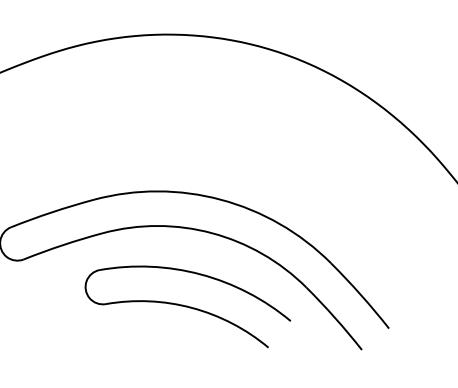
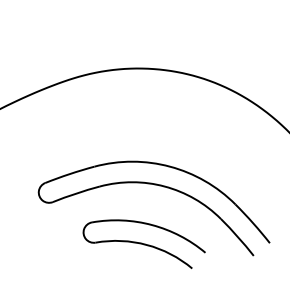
part: (186, 305) -> (143, 243), moved

